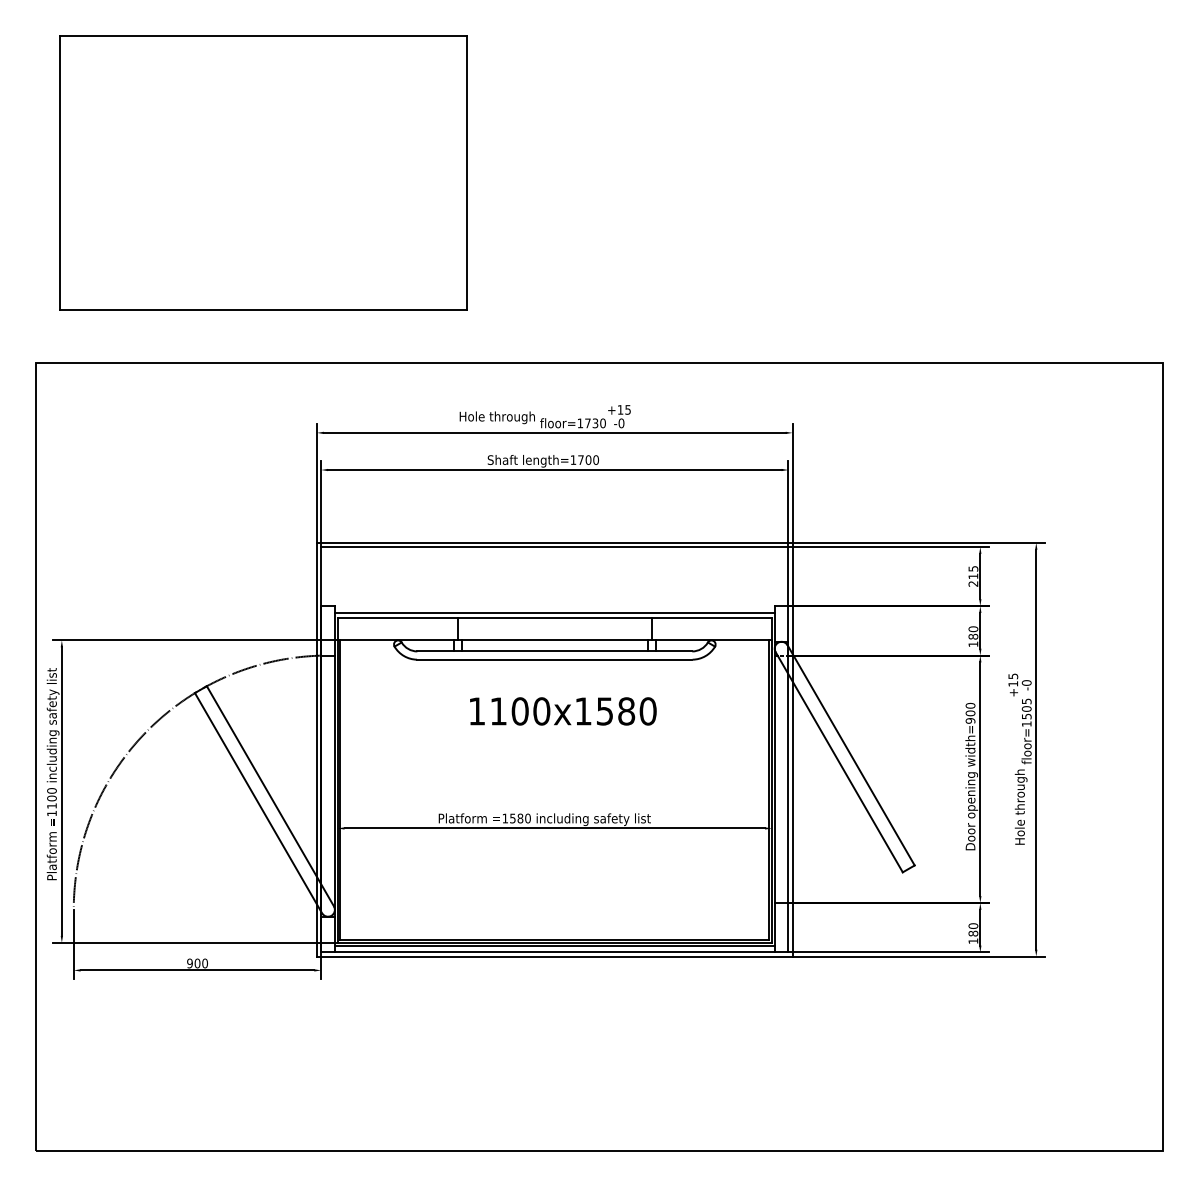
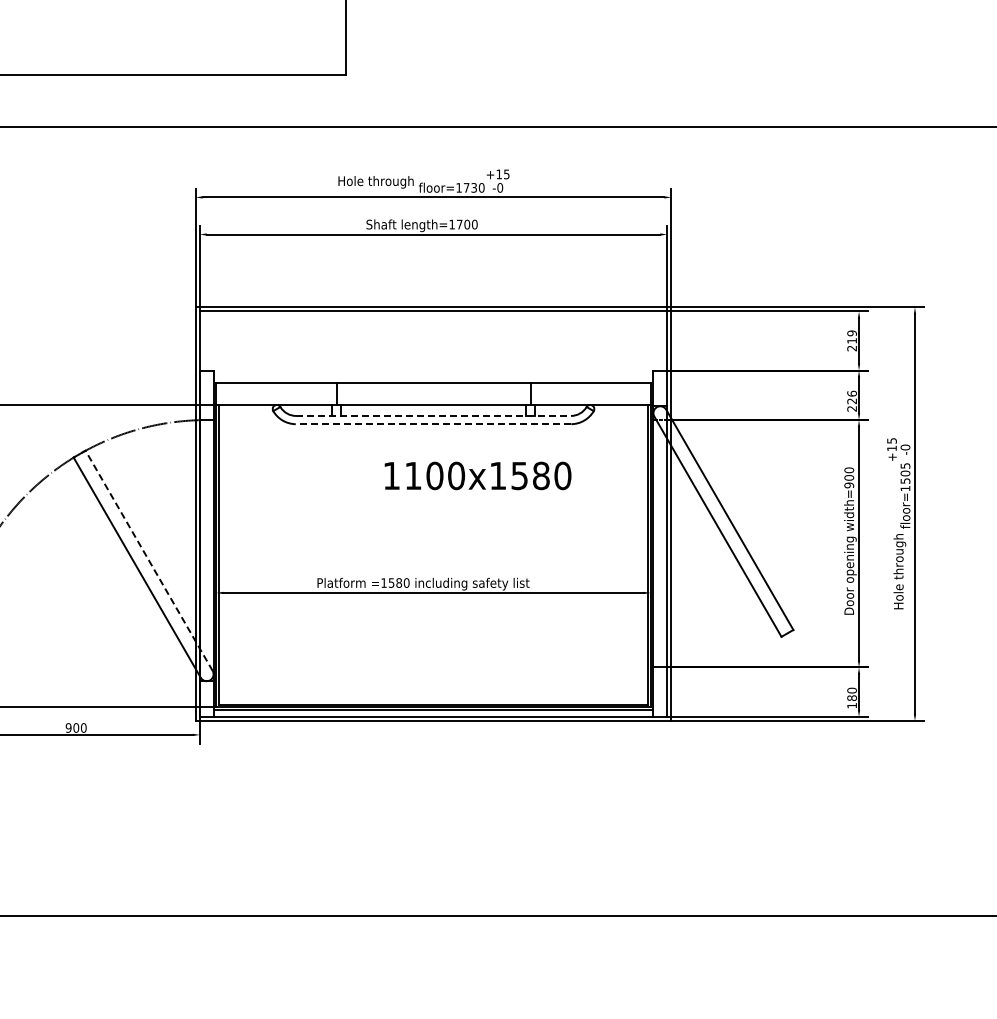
text: (972, 568) -> (851, 333), 215 -> 219
line: (554, 612) -> (433, 377), removed
text: (973, 636) -> (852, 401), 180 -> 226
line: (555, 651) -> (434, 416), solid -> dashed
line: (554, 659) -> (433, 424), solid -> dashed
text: (563, 711) -> (478, 476), moved
line: (270, 795) -> (149, 560), solid -> dashed

